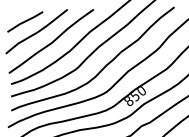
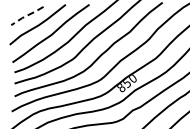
line: (24, 21) -> (26, 15), solid -> dashed

